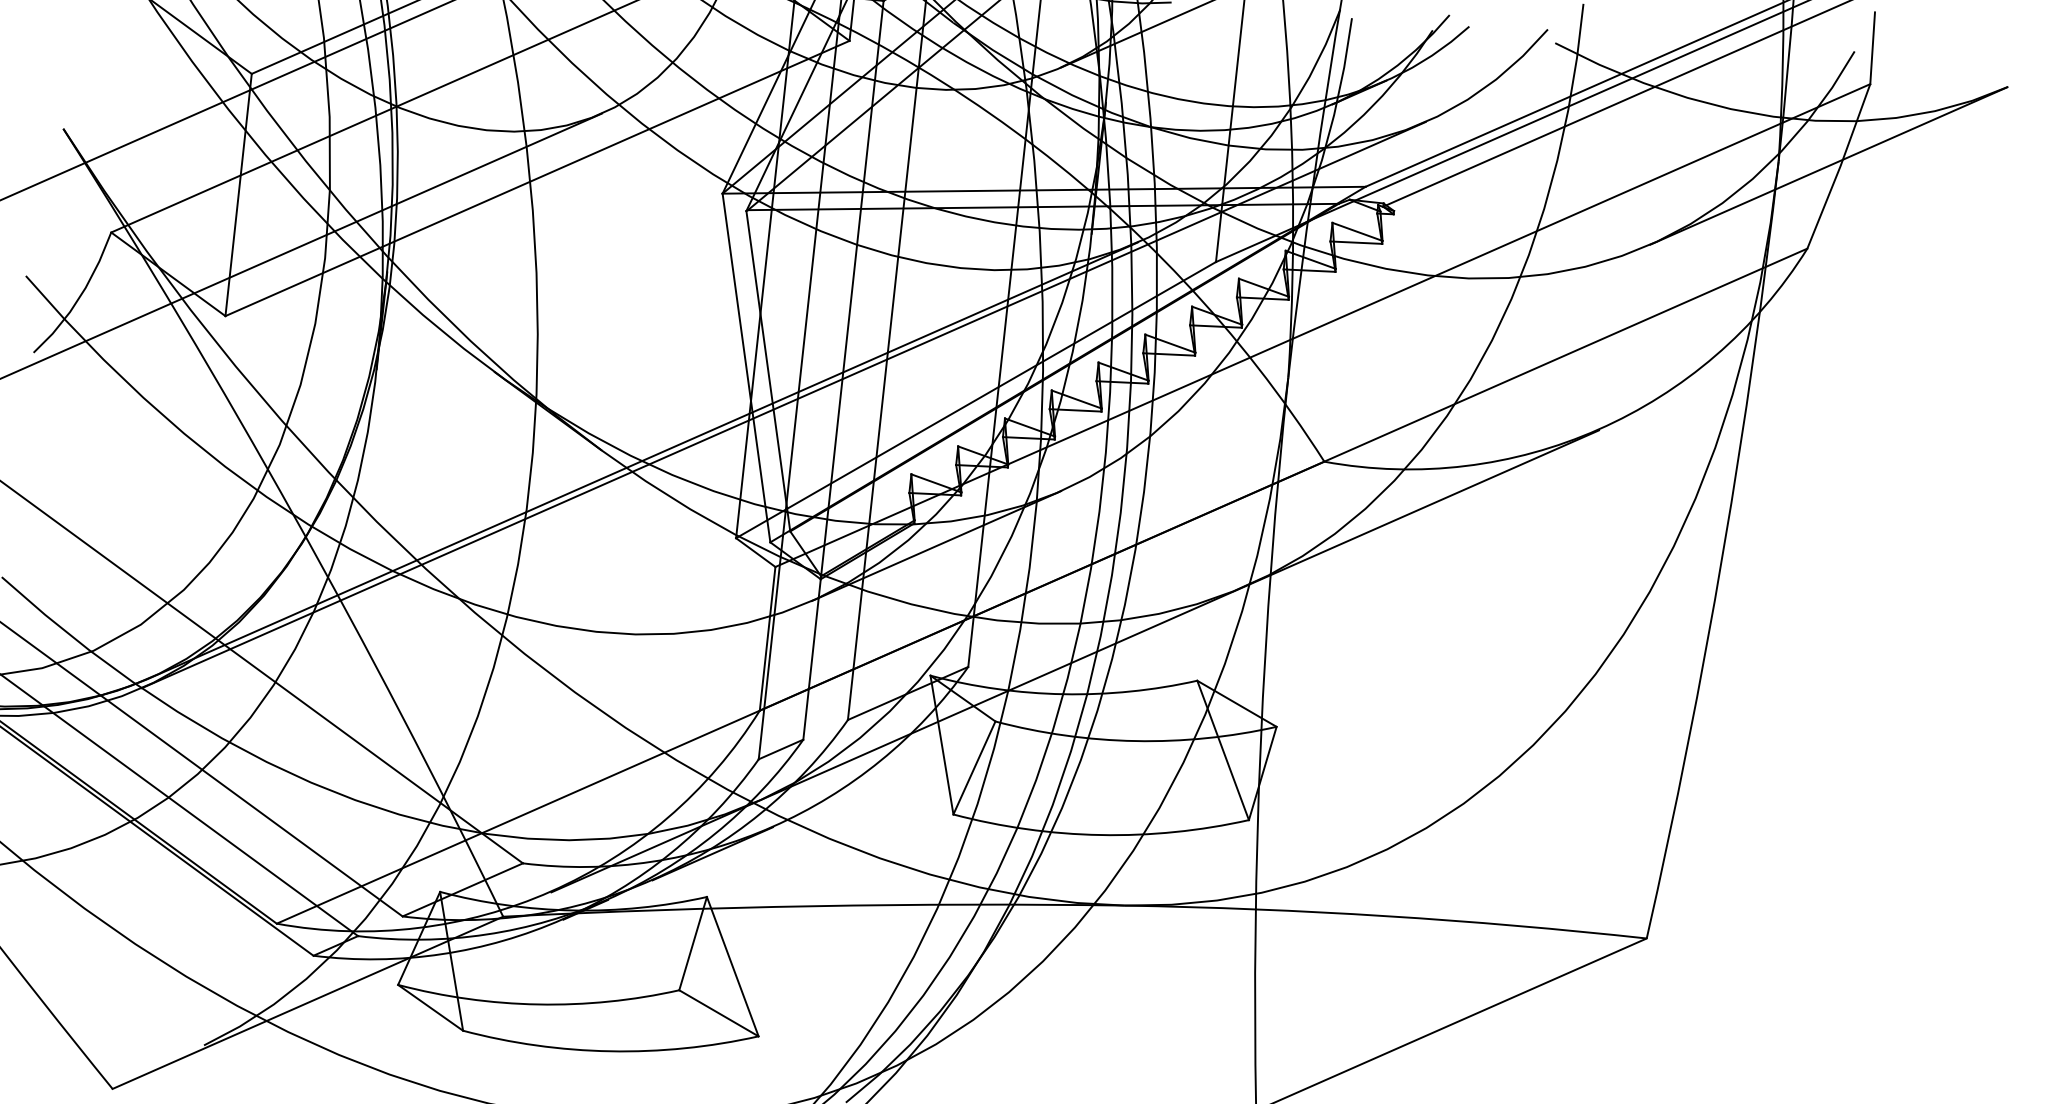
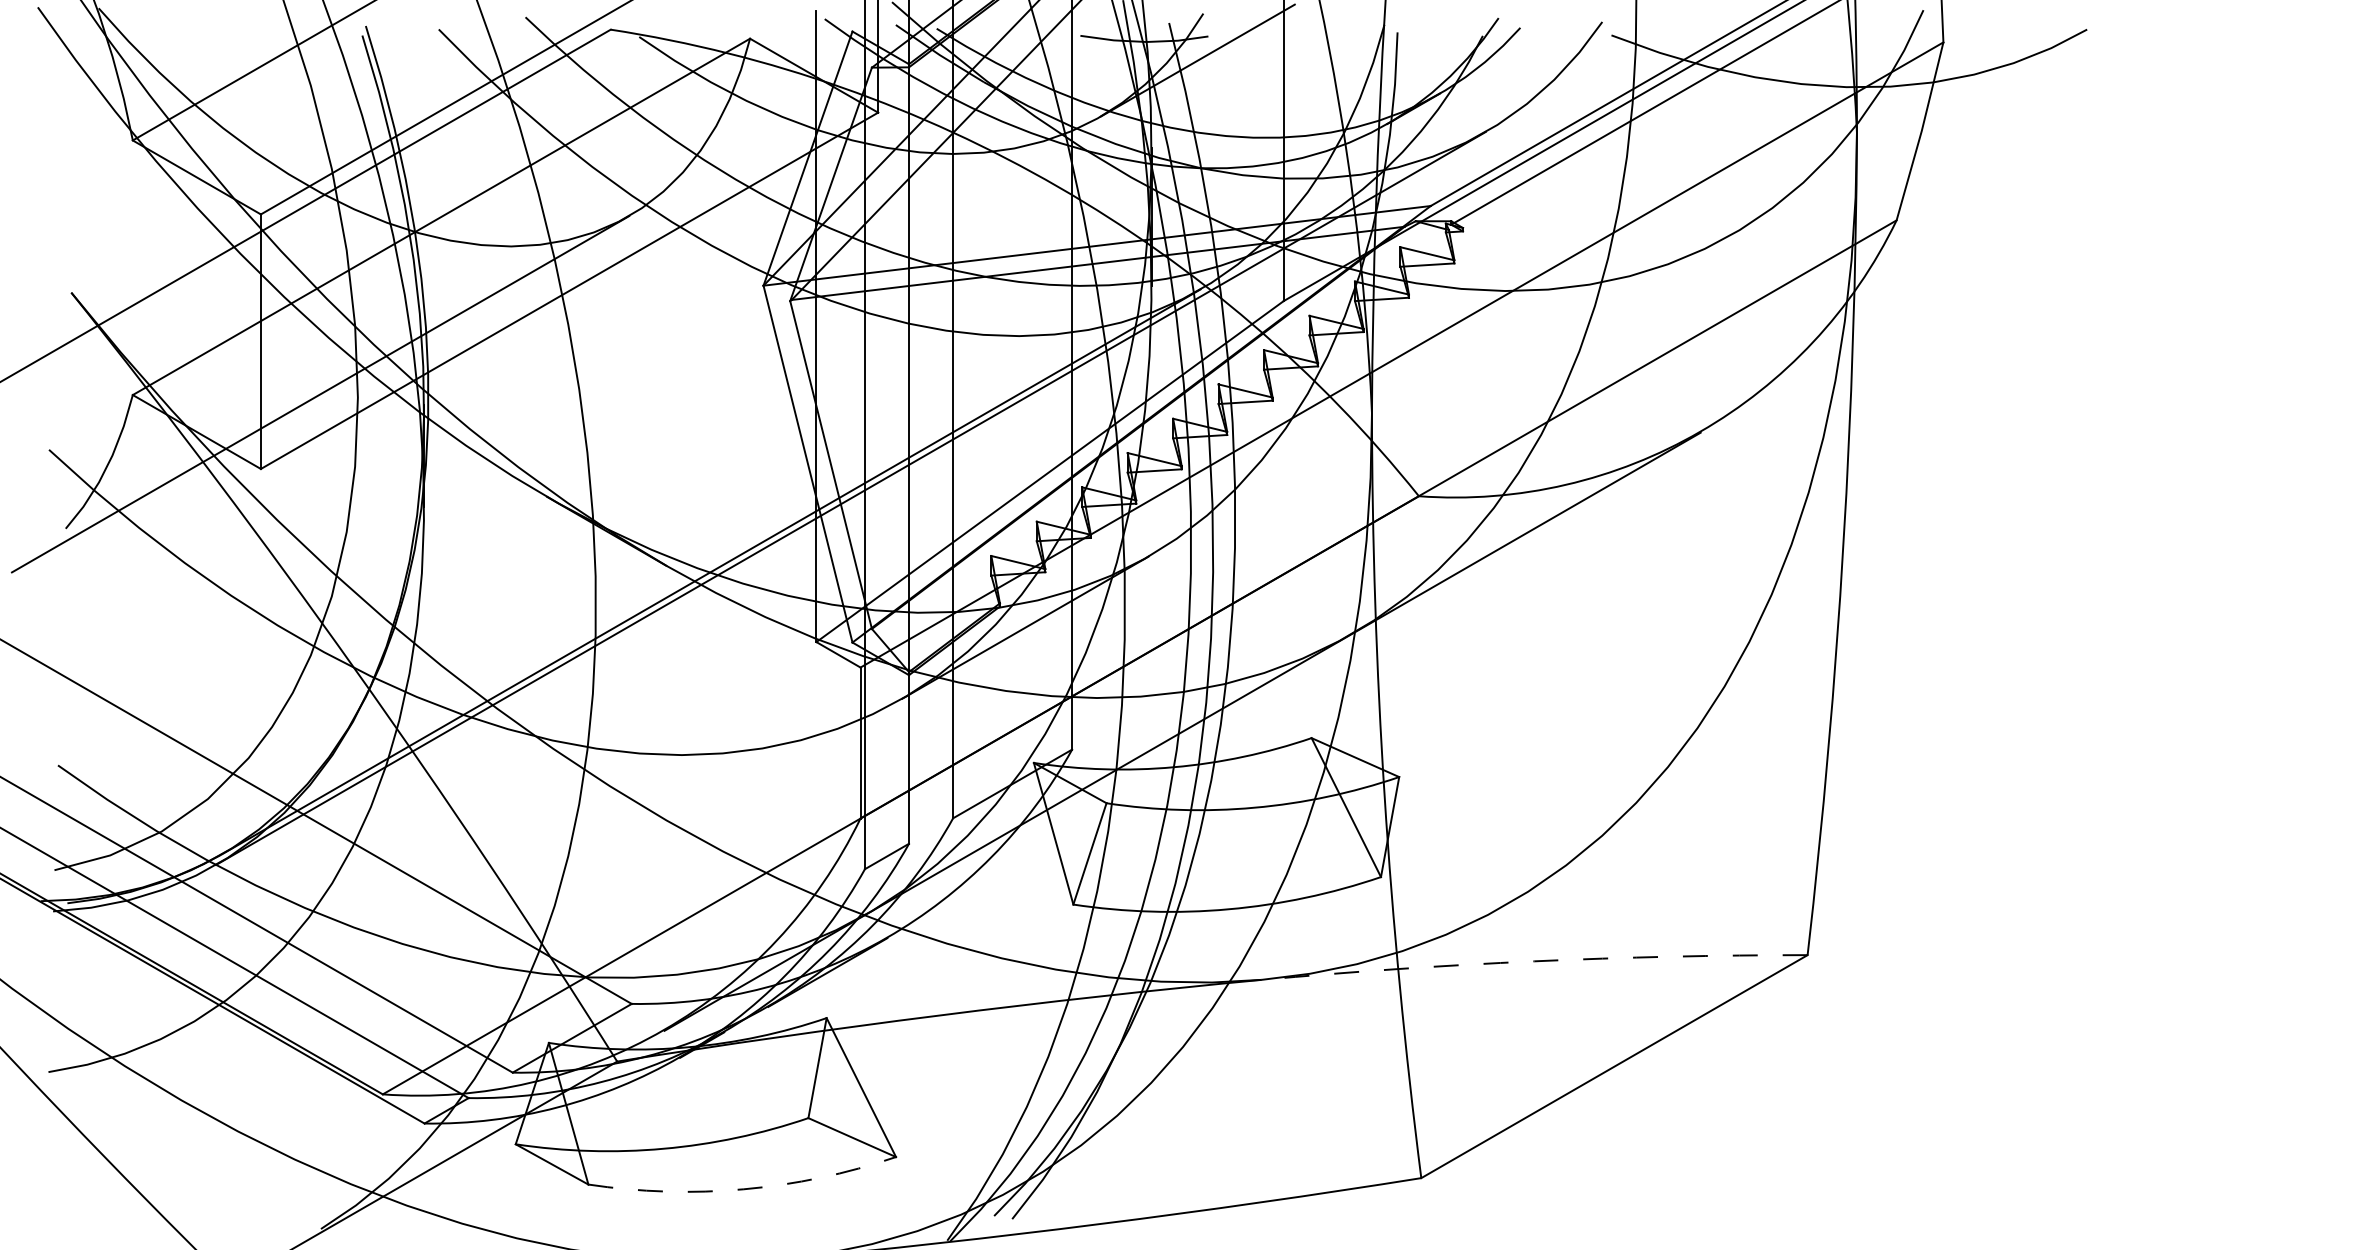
line: (1827, 166) -> (1908, 132), removed
arc: (1386, 916) -> (1534, 961), solid -> dashed
arc: (610, 1051) -> (743, 1189), solid -> dashed

